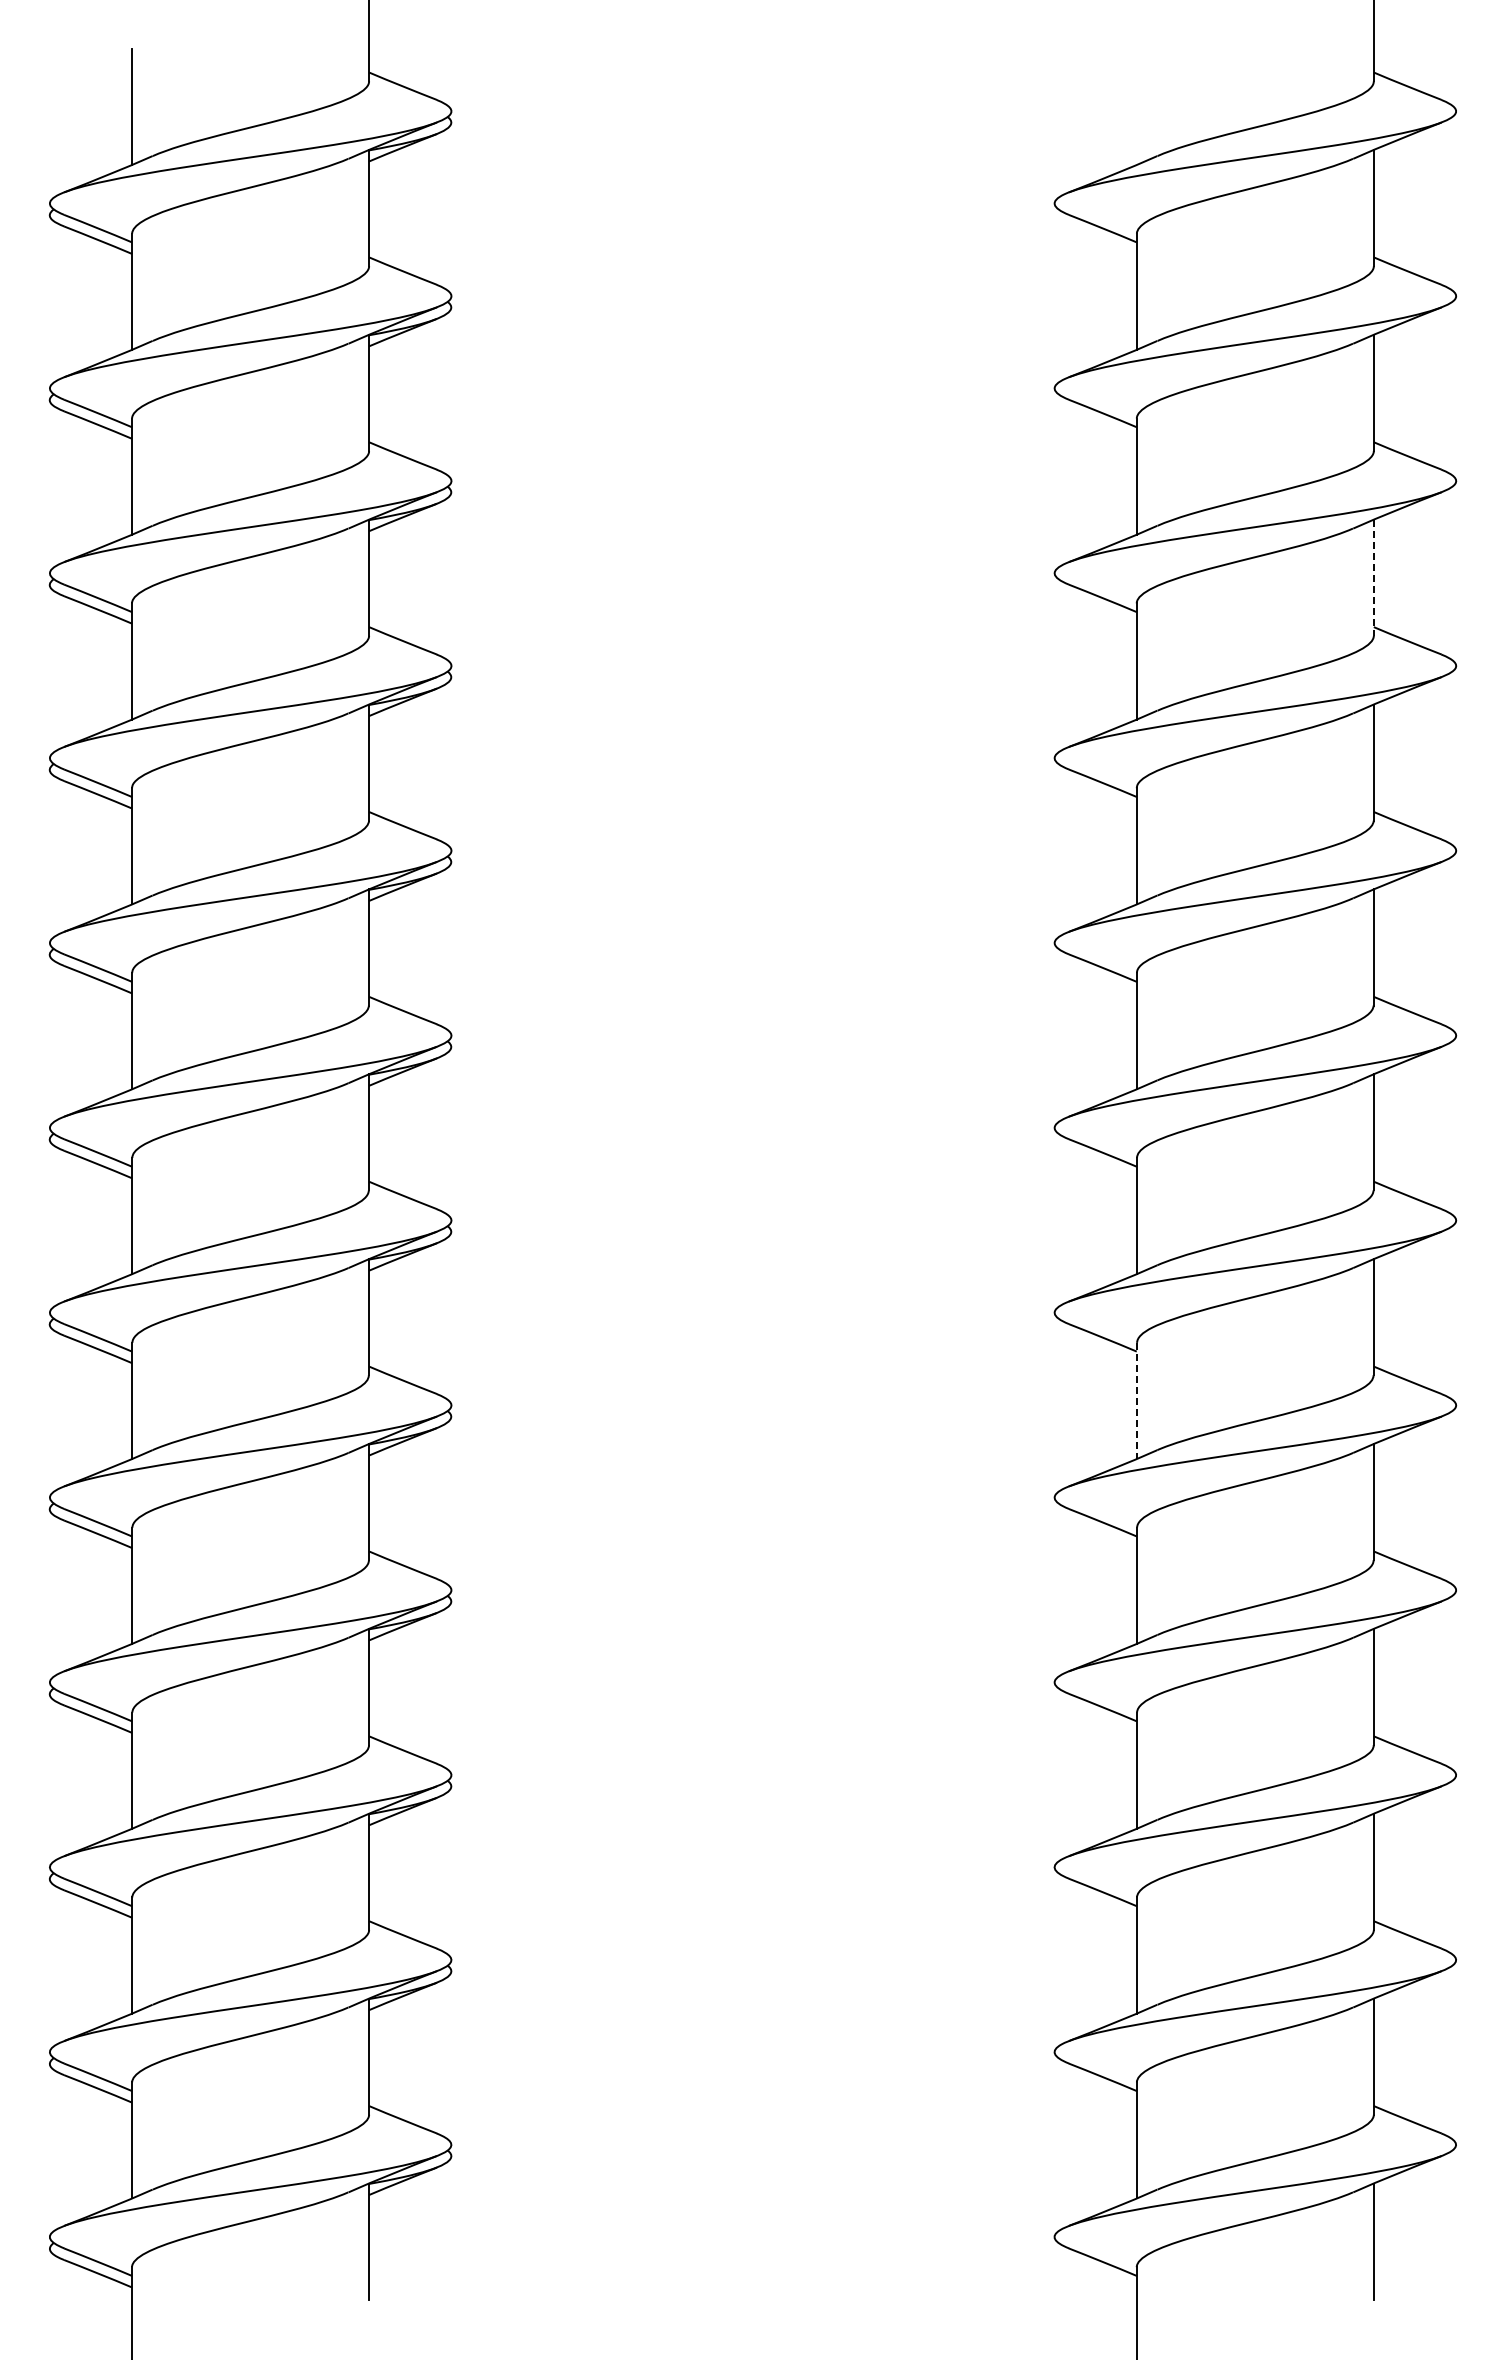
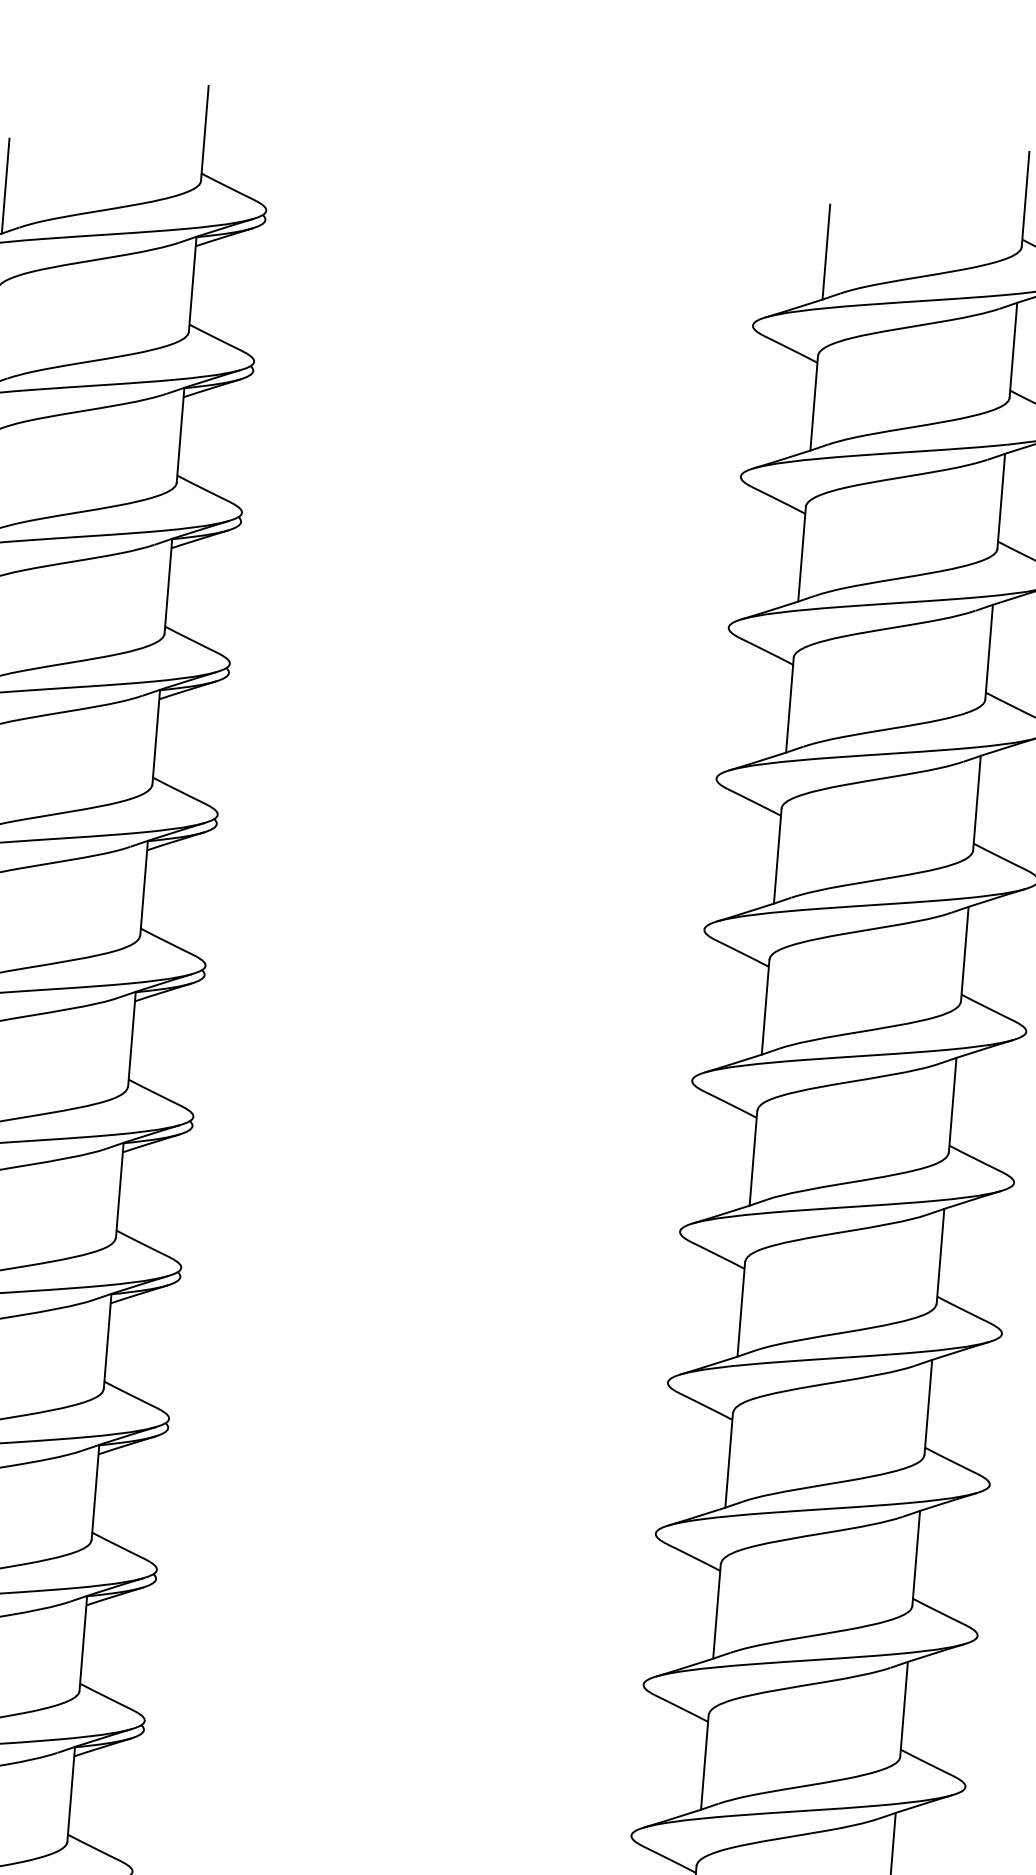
line: (1136, 106) -> (826, 251), added
line: (1373, 578) -> (988, 652), dashed -> solid
line: (1136, 1401) -> (741, 1309), dashed -> solid

